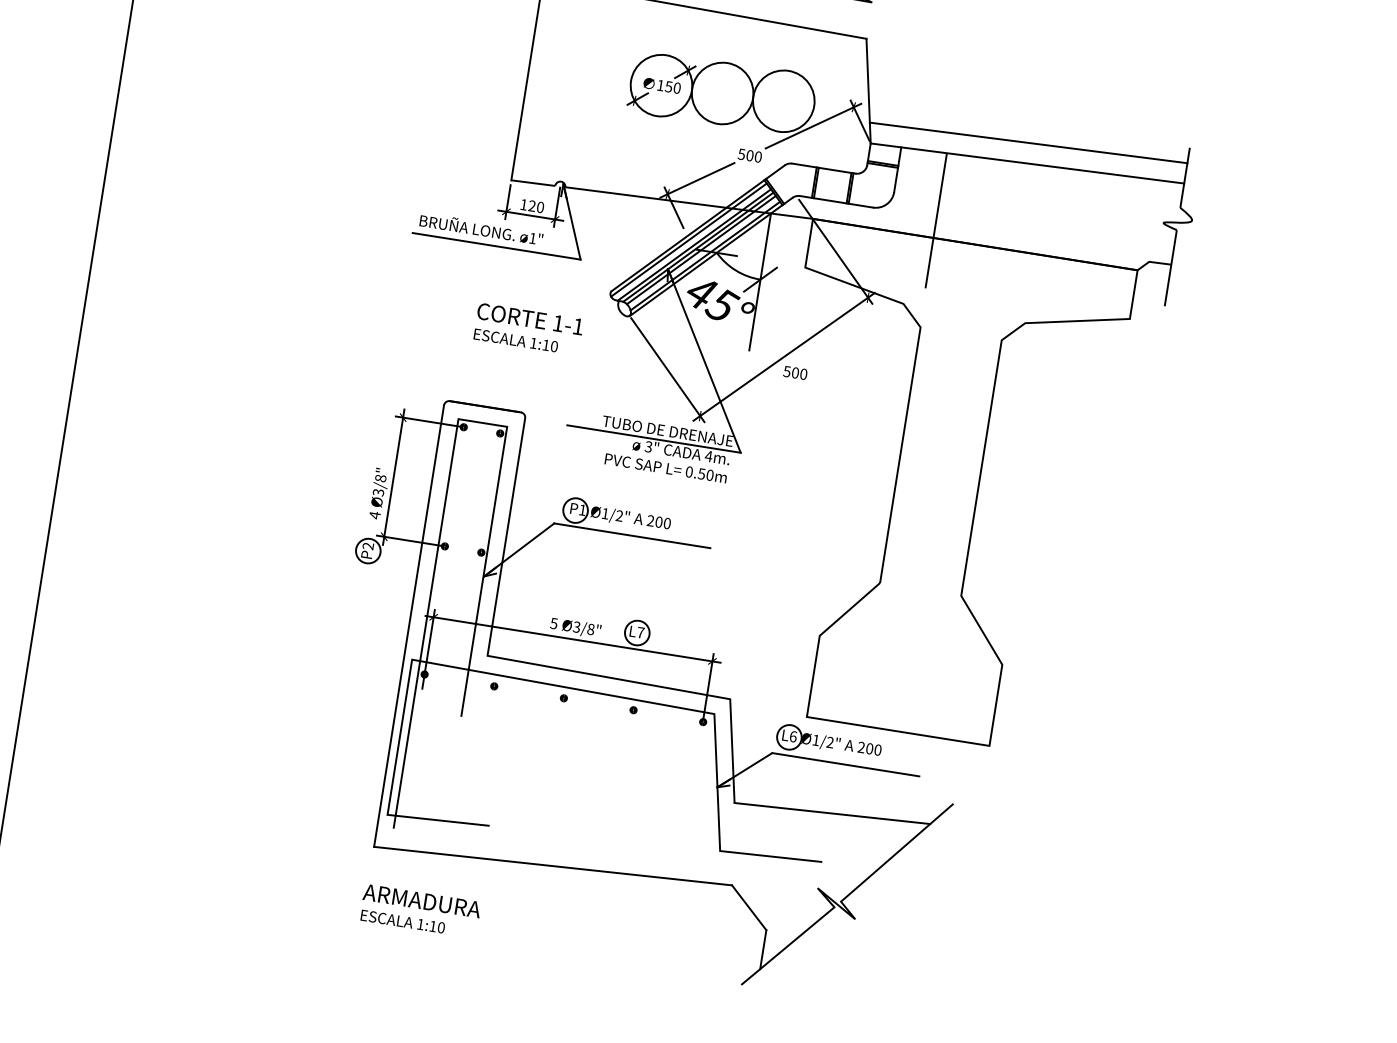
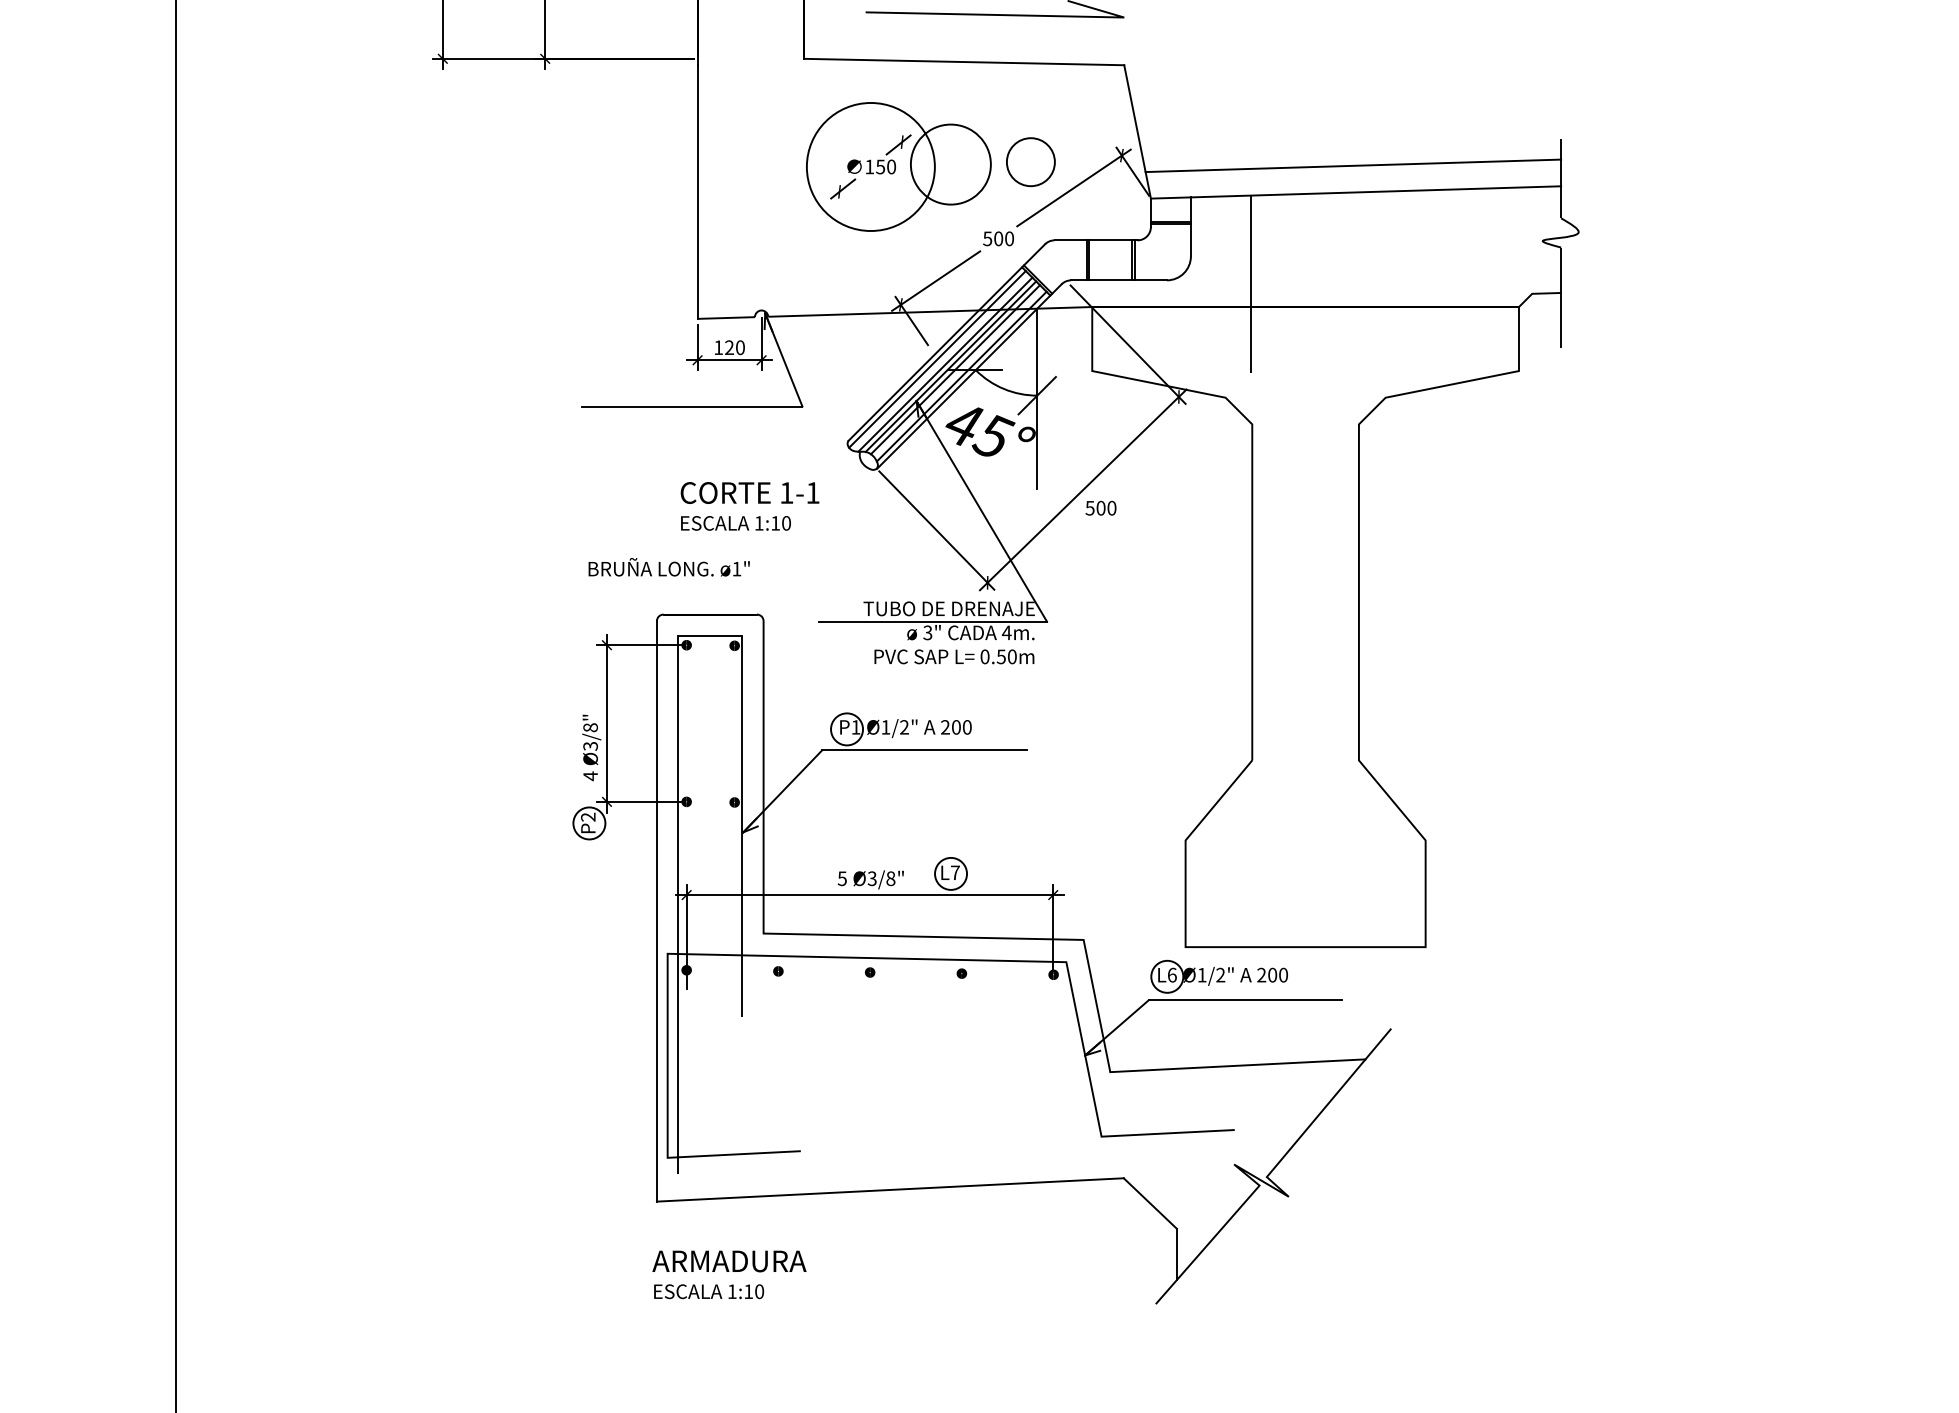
circle: (661, 85) -> (870, 166), size x1.6
circle: (783, 101) -> (1030, 162), size x0.6
text: (481, 229) -> (668, 567), moved

